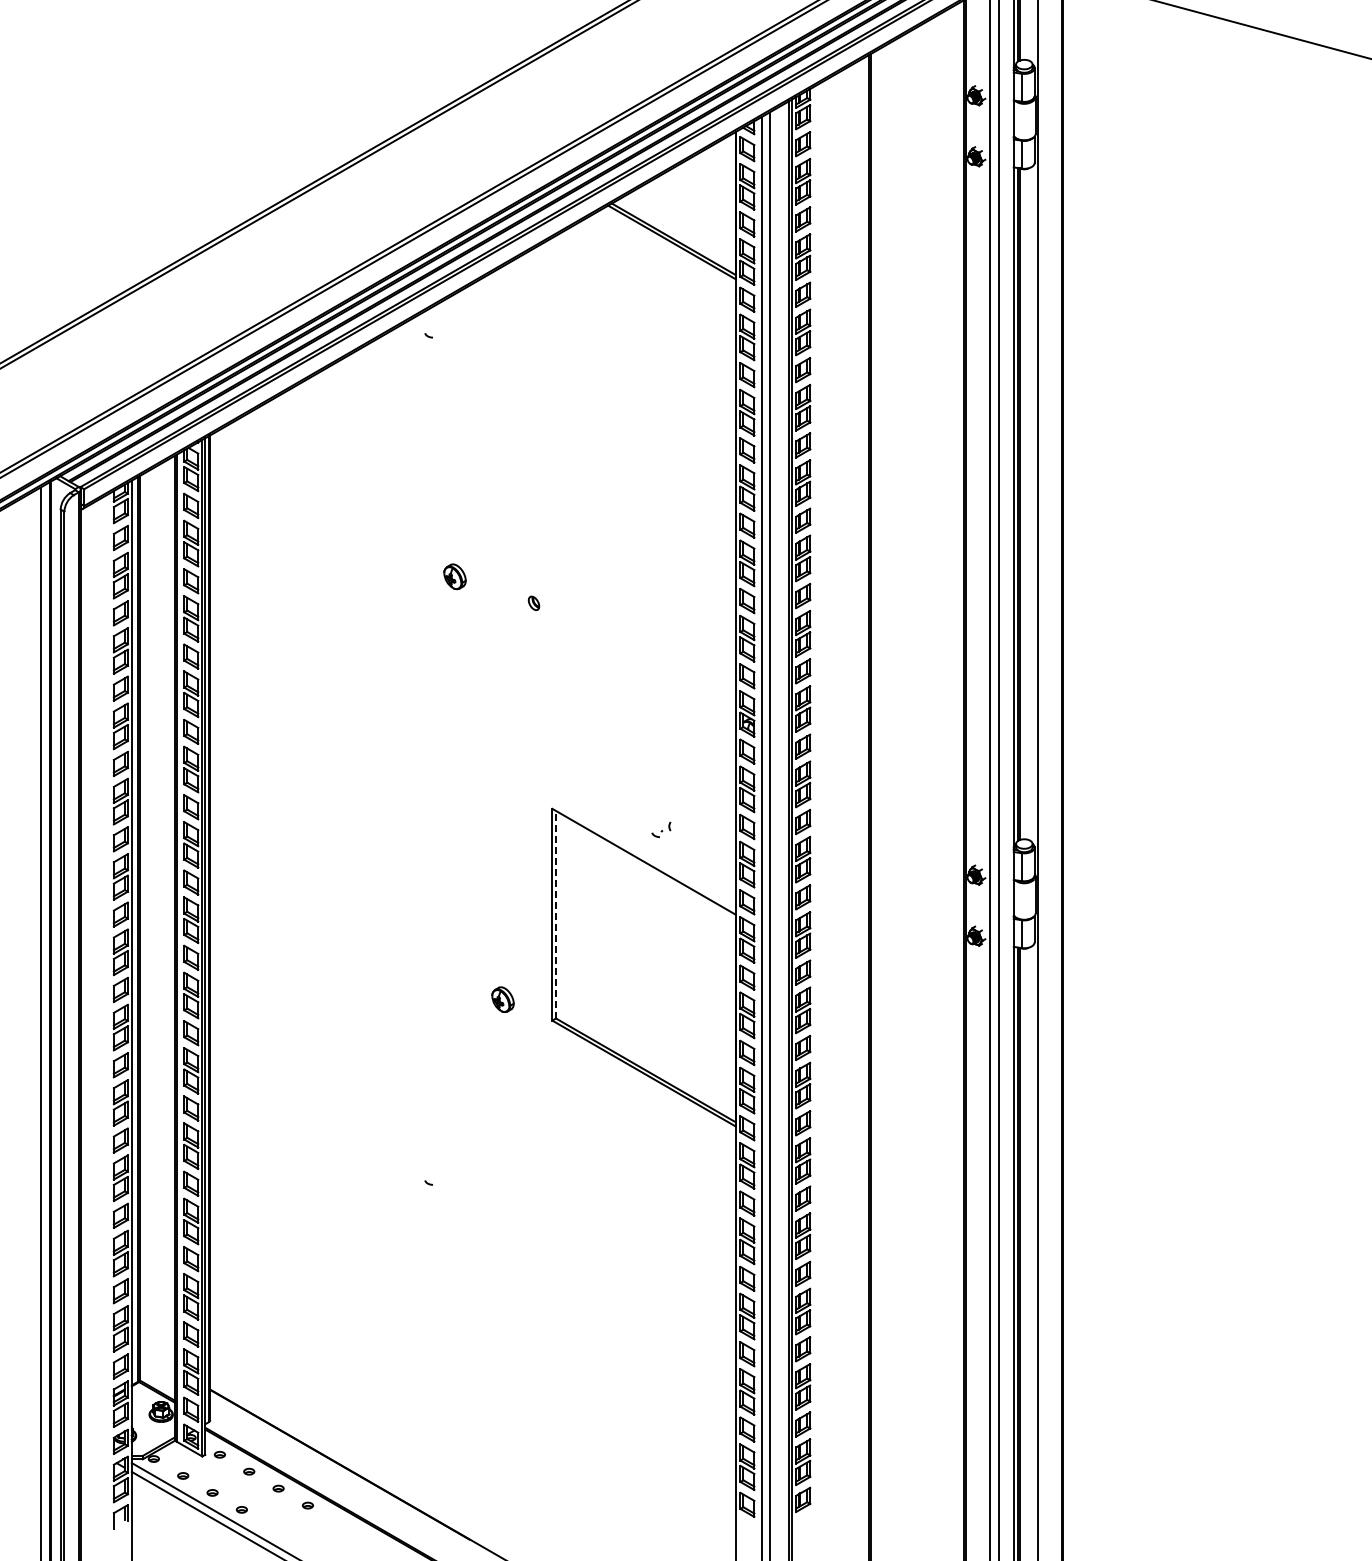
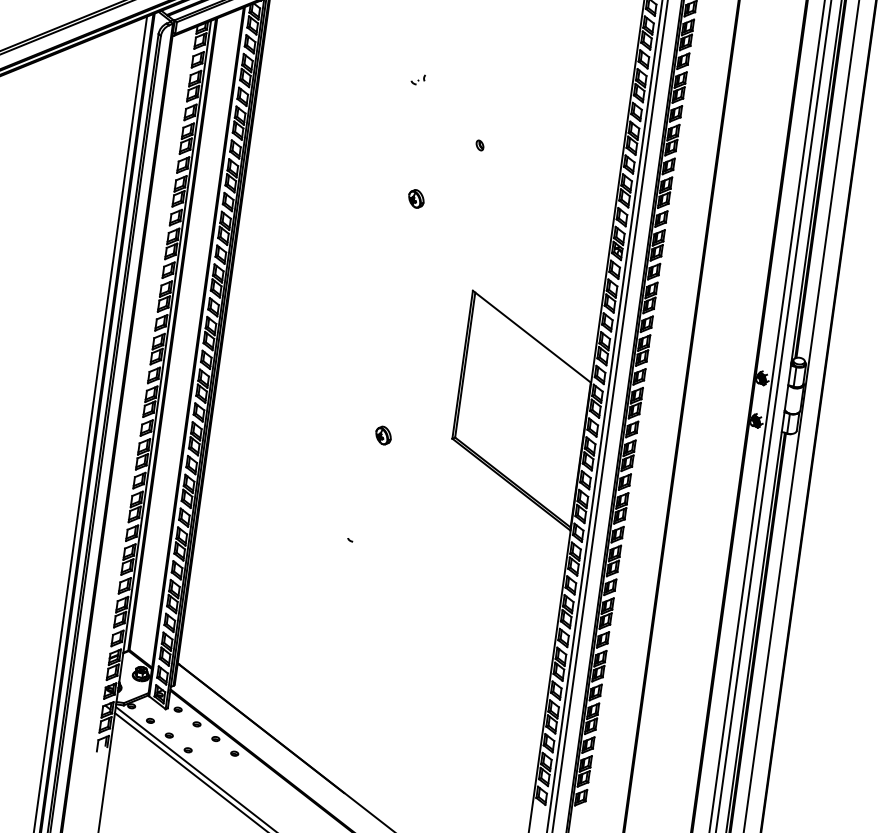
part: (454, 576) -> (416, 198), moved
part: (661, 829) -> (418, 79), moved
line: (556, 914) -> (465, 364), dashed -> solid
part: (502, 999) -> (383, 435), moved

